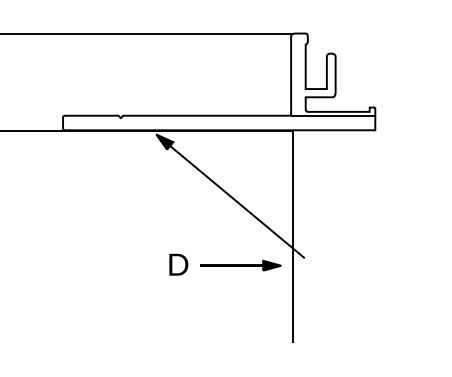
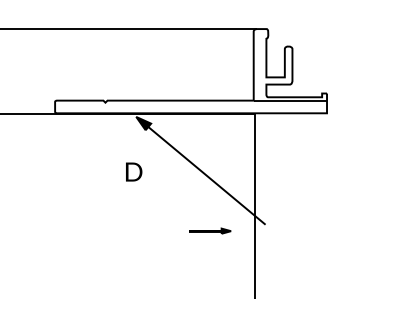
text: (178, 264) -> (133, 171), moved
part: (240, 265) -> (209, 231), size x0.6

